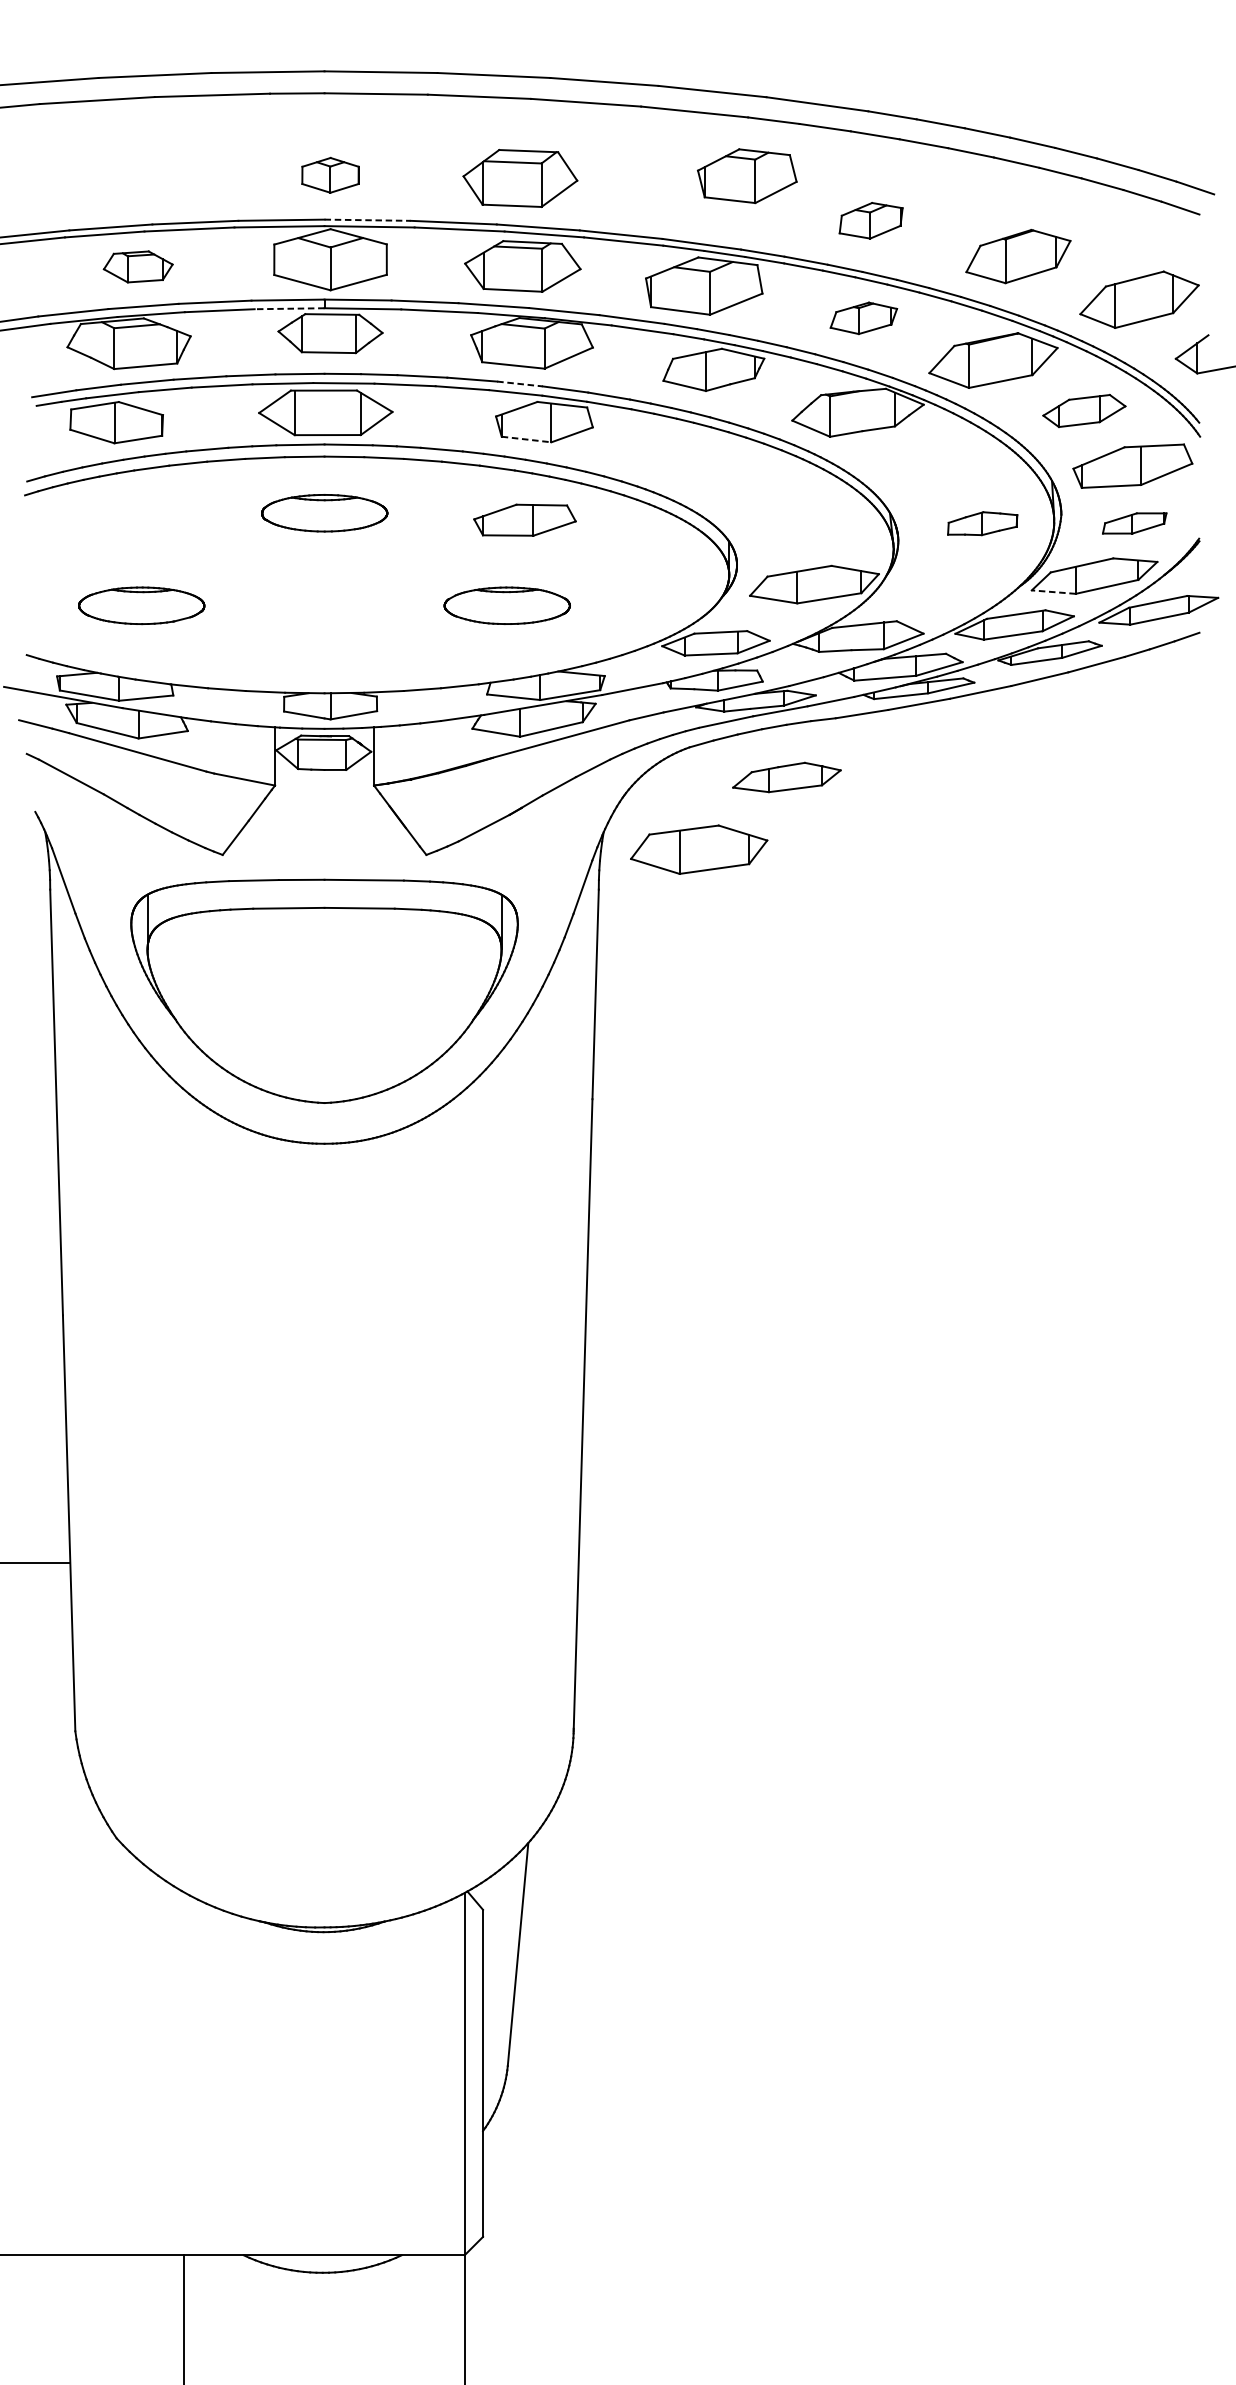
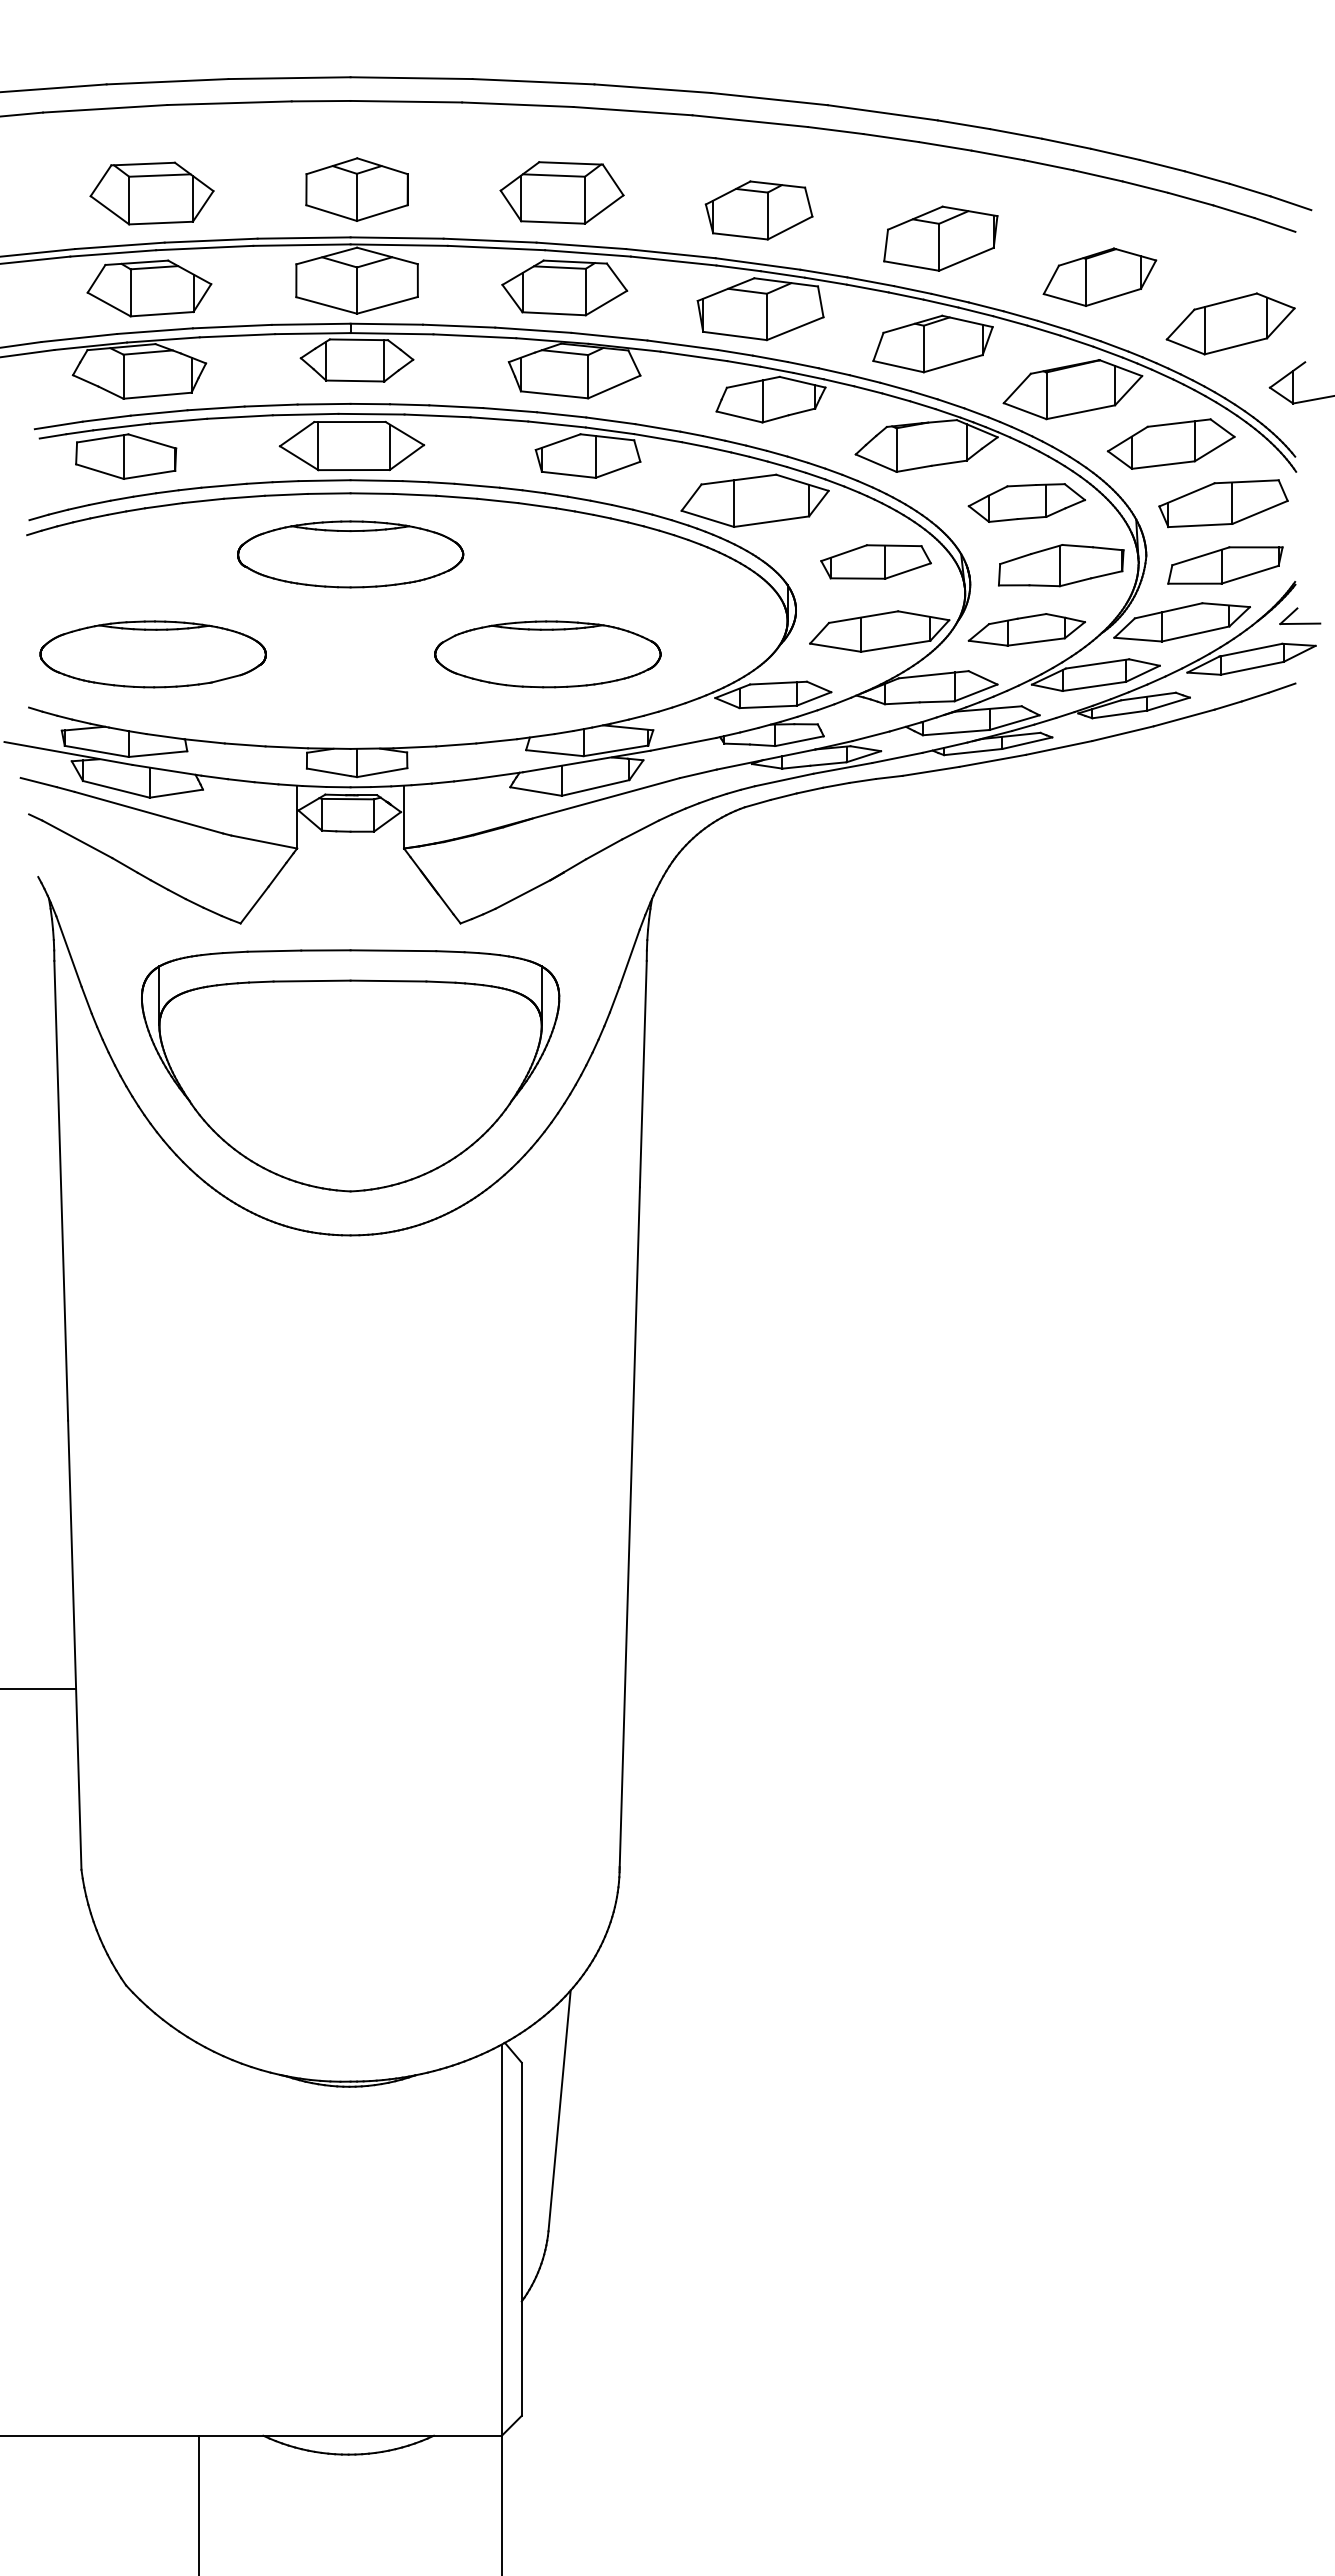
part: (330, 175) -> (356, 189), size x1.67
part: (746, 176) -> (758, 210), moved
part: (140, 178) -> (151, 193), added
line: (367, 220) -> (397, 238), dashed -> solid
part: (870, 220) -> (940, 238), size x1.67
part: (138, 266) -> (149, 288), size x1.67
line: (289, 308) -> (312, 333), dashed -> solid
part: (863, 317) -> (932, 343), size x1.67
line: (519, 383) -> (561, 414), dashed -> solid
part: (1083, 410) -> (1170, 443), size x1.43
line: (527, 439) -> (569, 474), dashed -> solid
part: (950, 465) -> (1026, 502), added
part: (324, 513) -> (350, 554), size x1.67
part: (524, 519) -> (875, 561), moved
part: (982, 523) -> (1061, 565), size x1.67
part: (1134, 523) -> (1225, 565), size x1.67
part: (1204, 570) -> (1300, 616), added
line: (1054, 591) -> (1138, 639), dashed -> solid
part: (141, 605) -> (152, 654), size x1.67
part: (506, 605) -> (547, 654), size x1.67
part: (786, 777) -> (1026, 629), moved
part: (698, 849) -> (754, 500), moved

